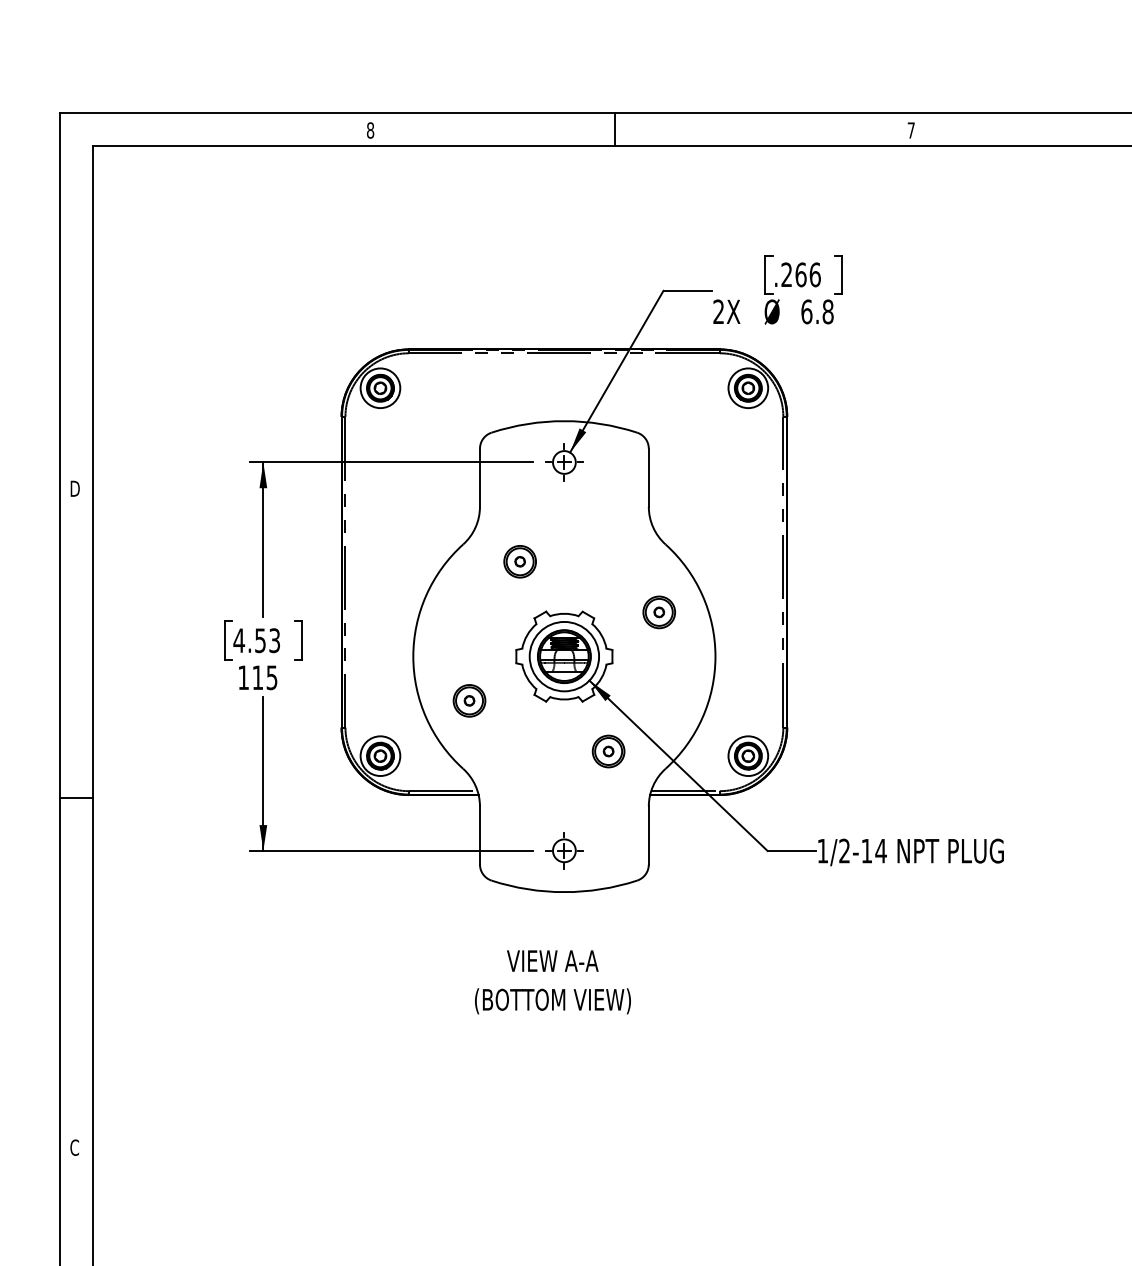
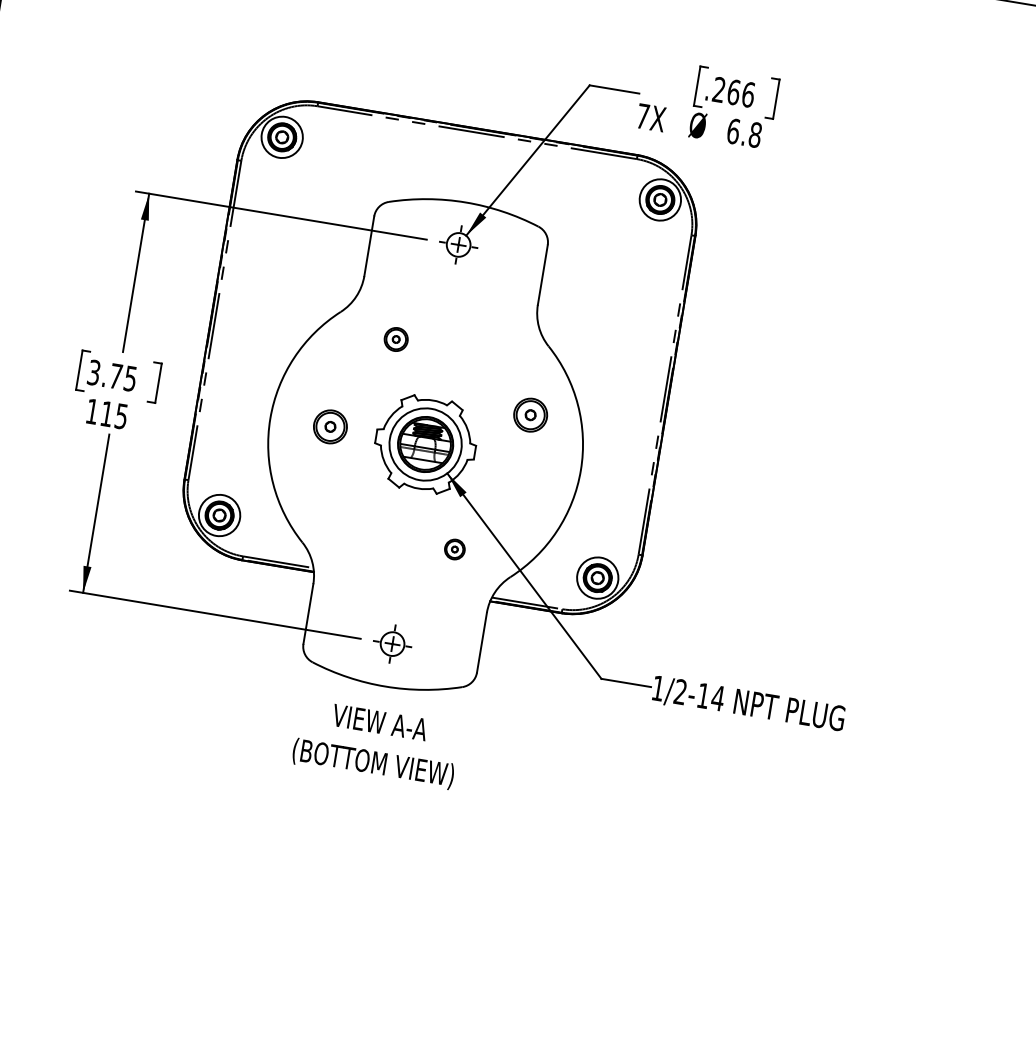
text: (718, 311) -> (642, 115), 2X -> 7X
part: (519, 561) -> (395, 339), size x0.7
text: (256, 640) -> (111, 375), 4.53 -> 3.75
part: (469, 700) -> (330, 426), moved
part: (608, 751) -> (454, 549), size x0.6
text: (552, 982) -> (376, 744), moved

